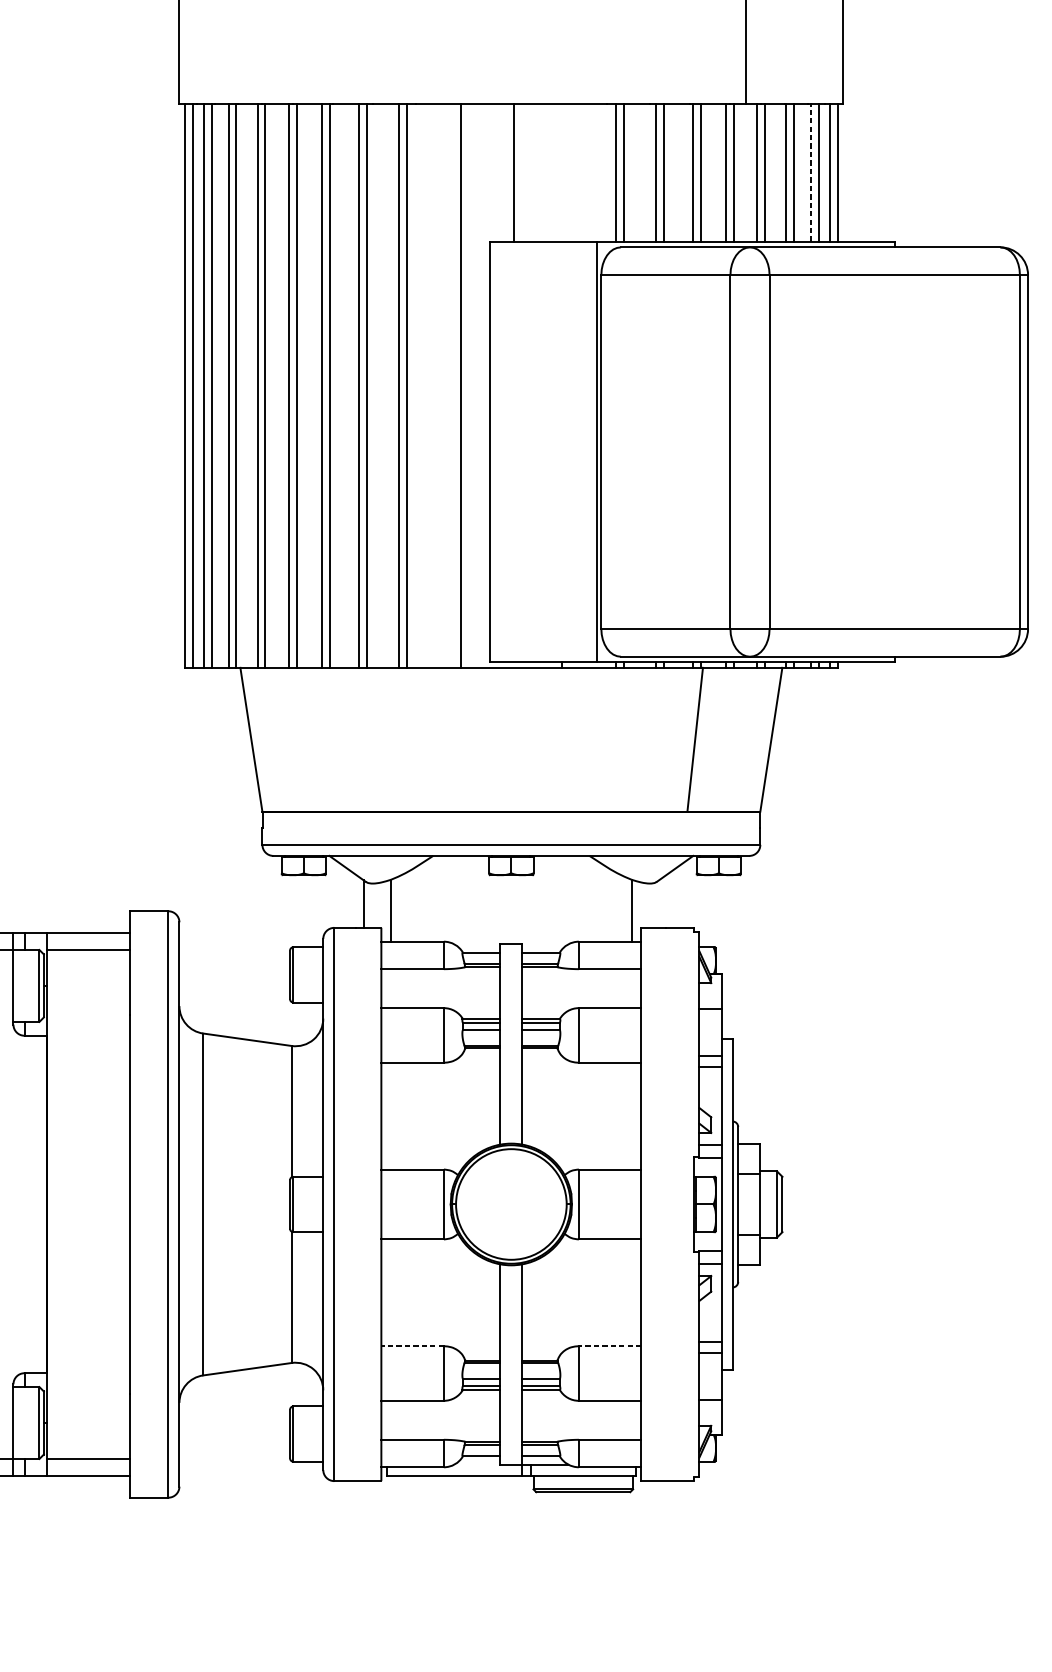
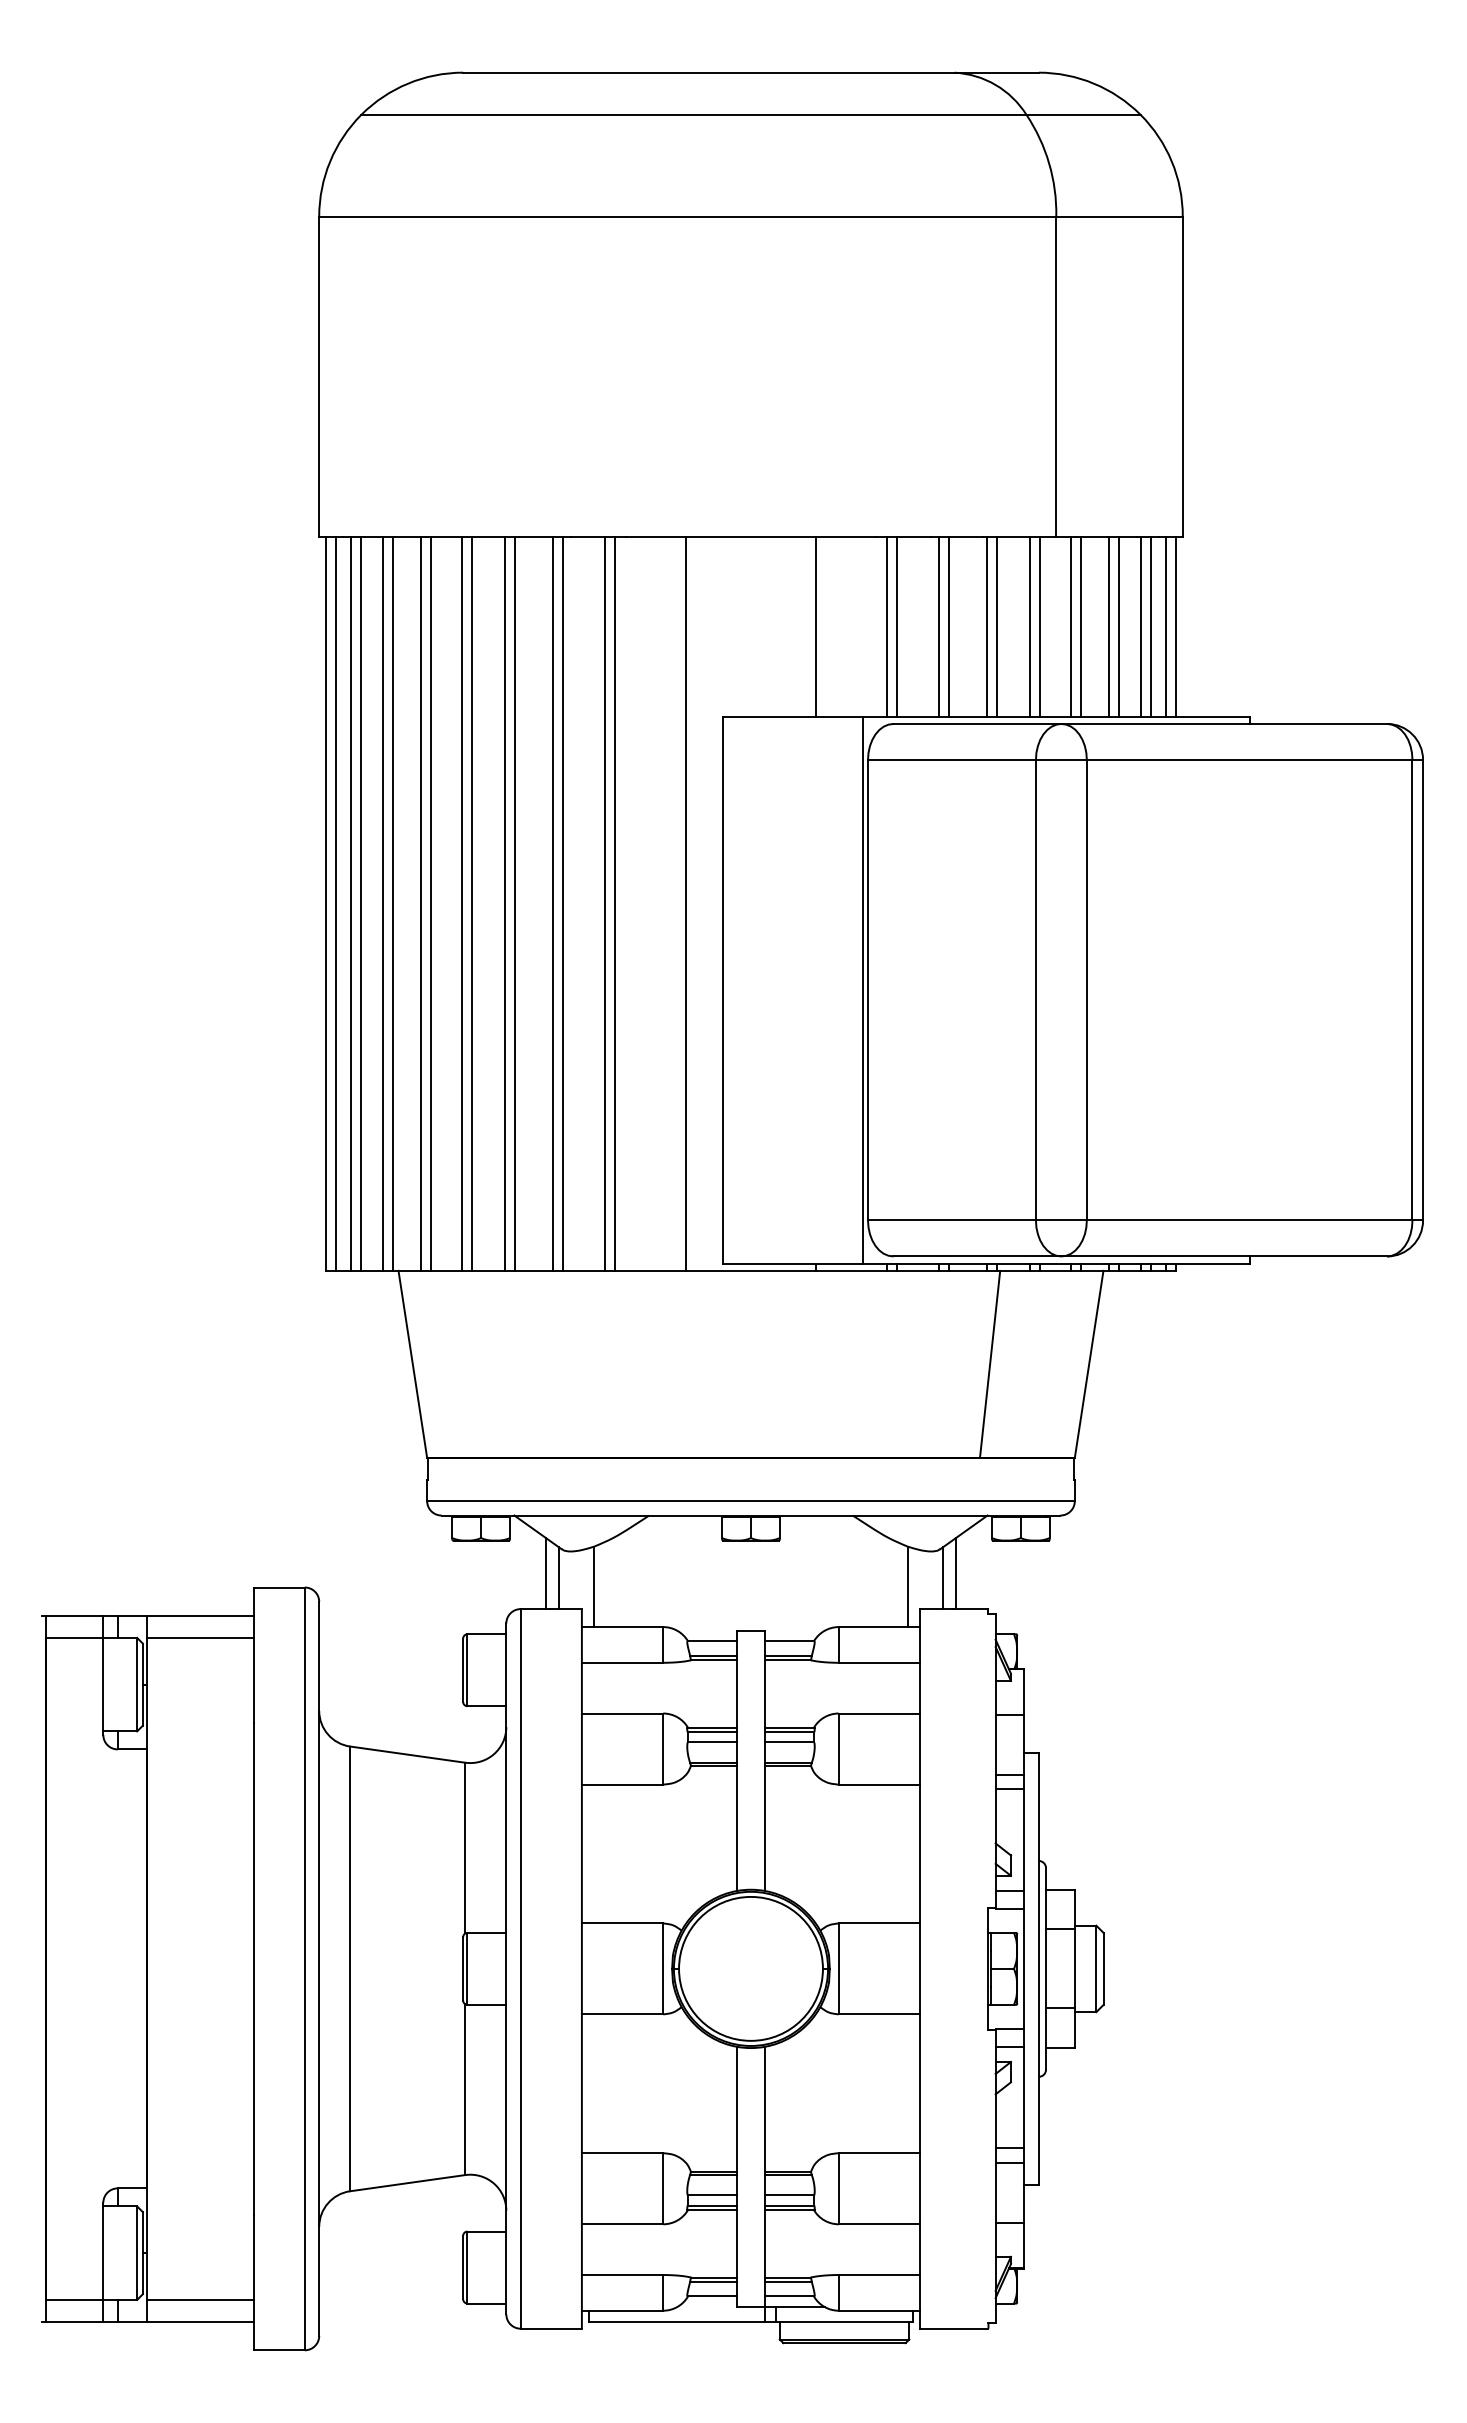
line: (514, 172) -> (816, 626), moved
line: (810, 172) -> (1140, 626), dashed -> solid
line: (353, 900) -> (545, 1573), added
line: (669, 900) -> (956, 1573), added
line: (658, 904) -> (942, 1578), added
line: (412, 1346) -> (622, 2153), dashed -> solid
line: (610, 1346) -> (879, 2153), dashed -> solid

